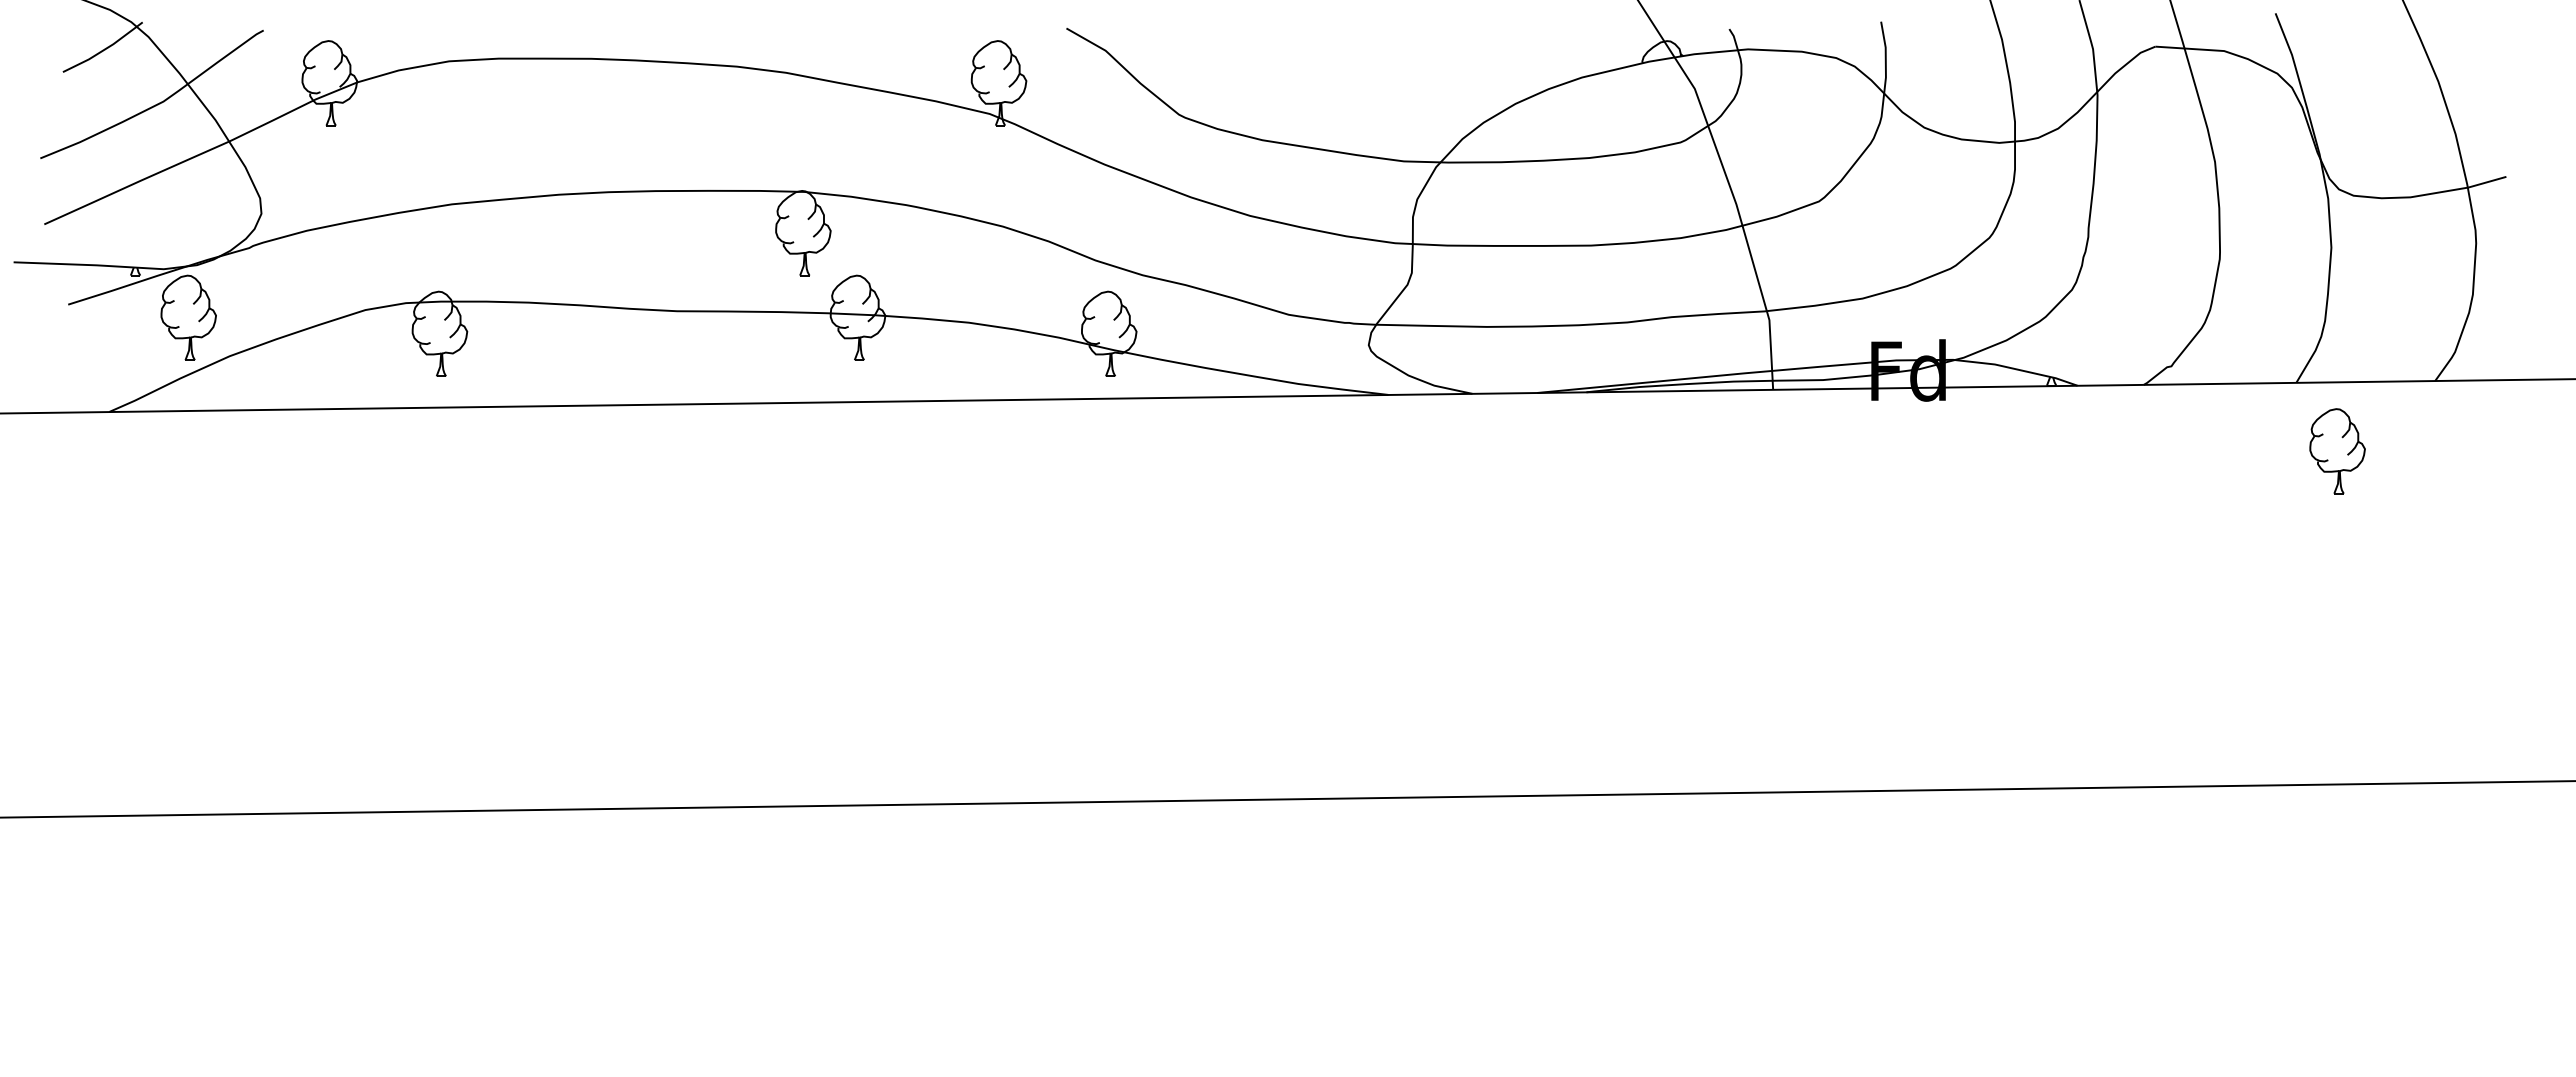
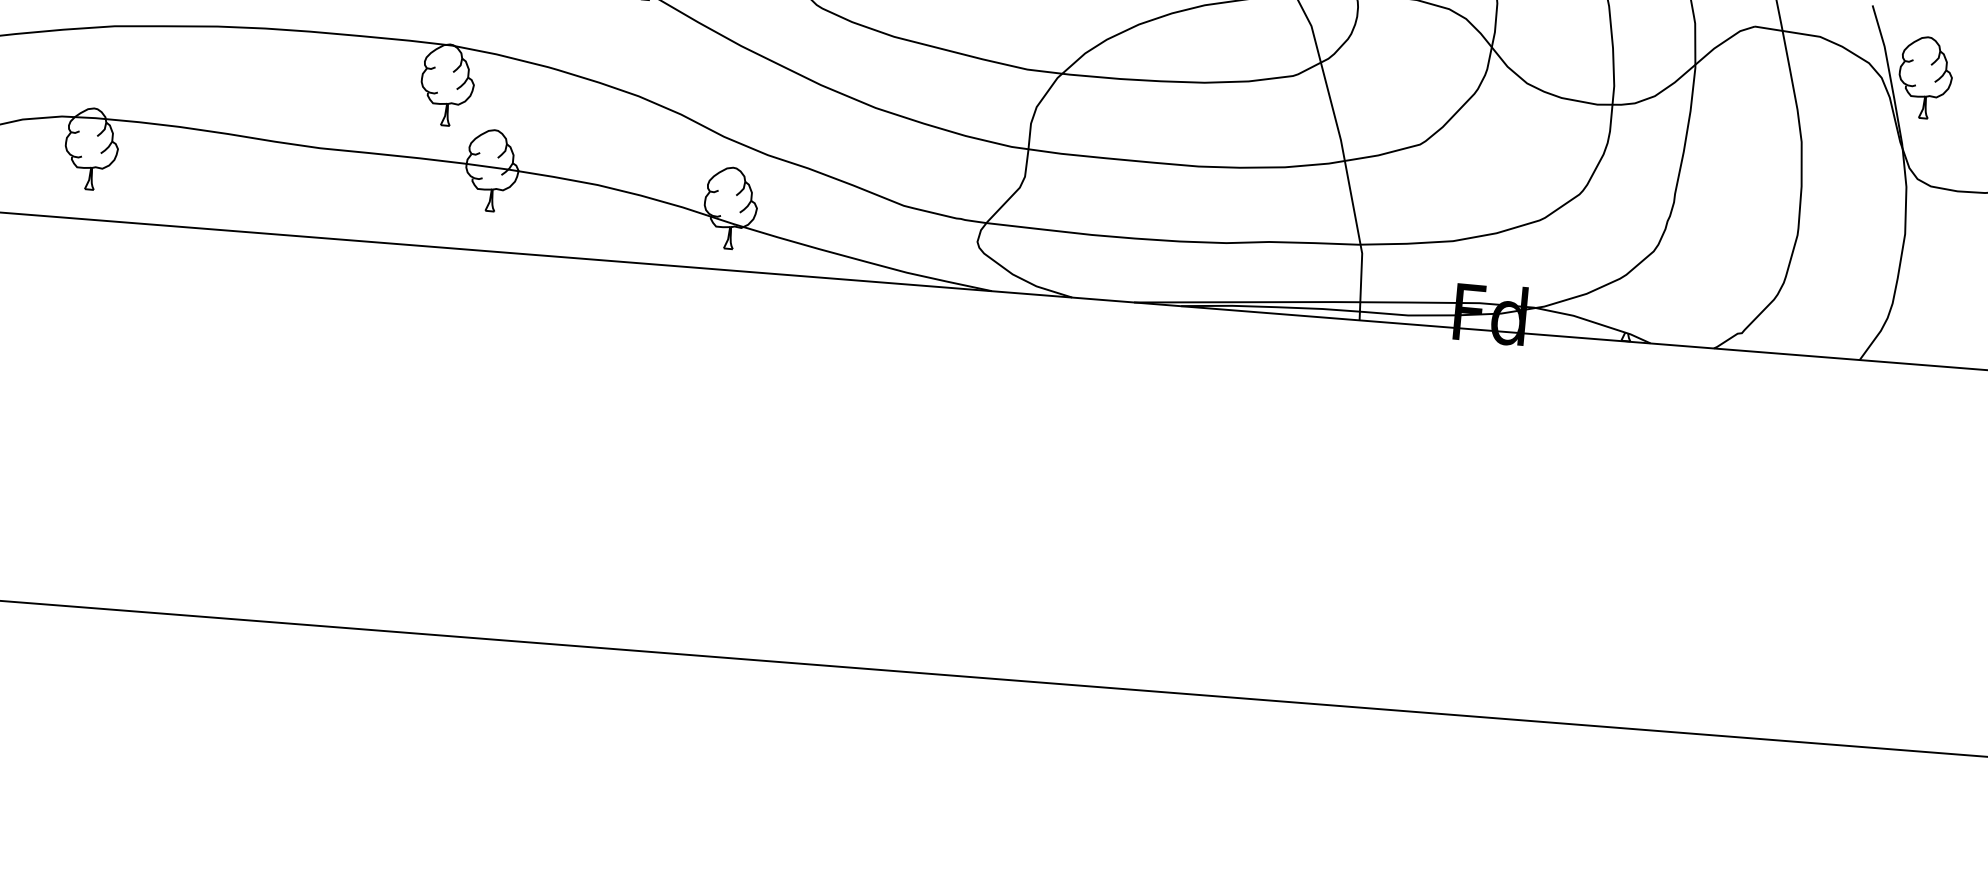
part: (2337, 451) -> (1925, 77), moved

